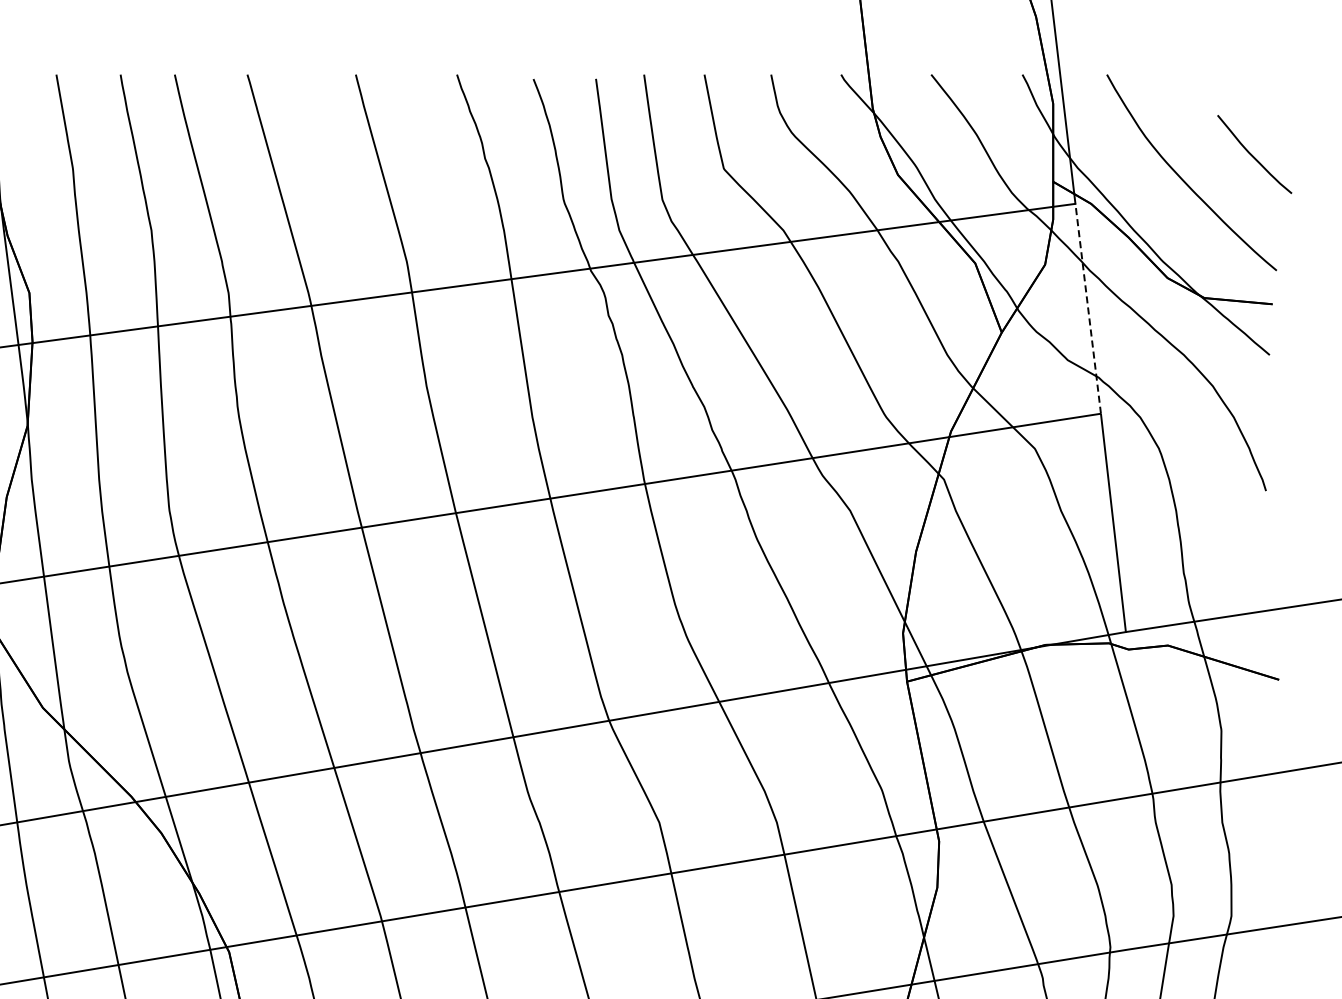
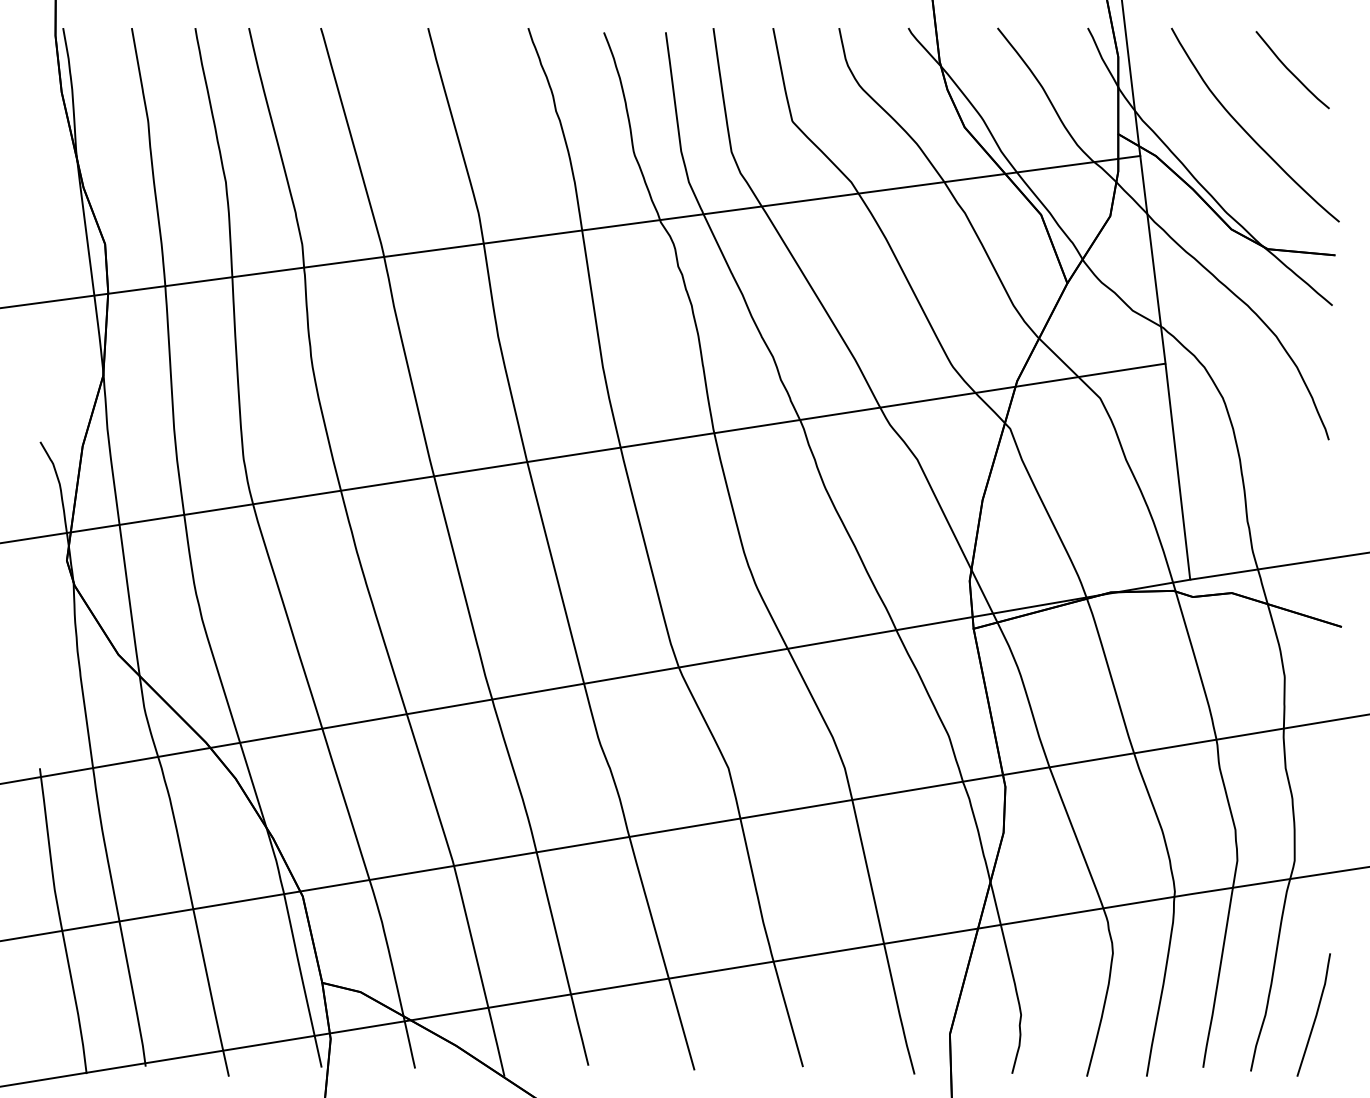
curve: (1253, 155) -> (1291, 71), moved
line: (1087, 308) -> (1152, 259), dashed -> solid

